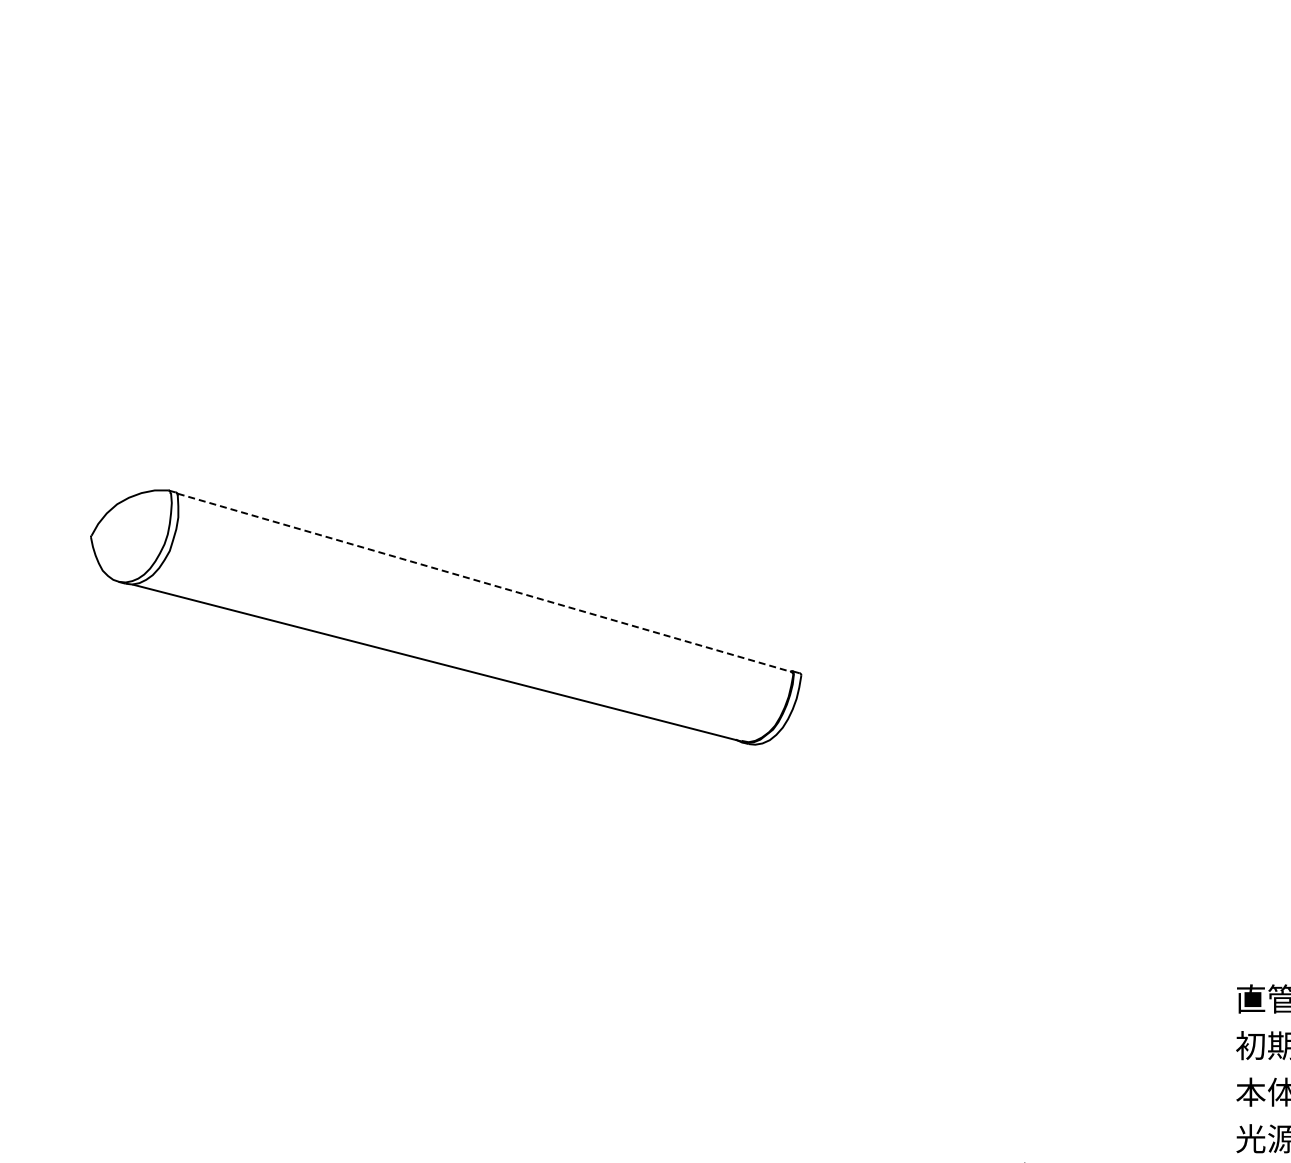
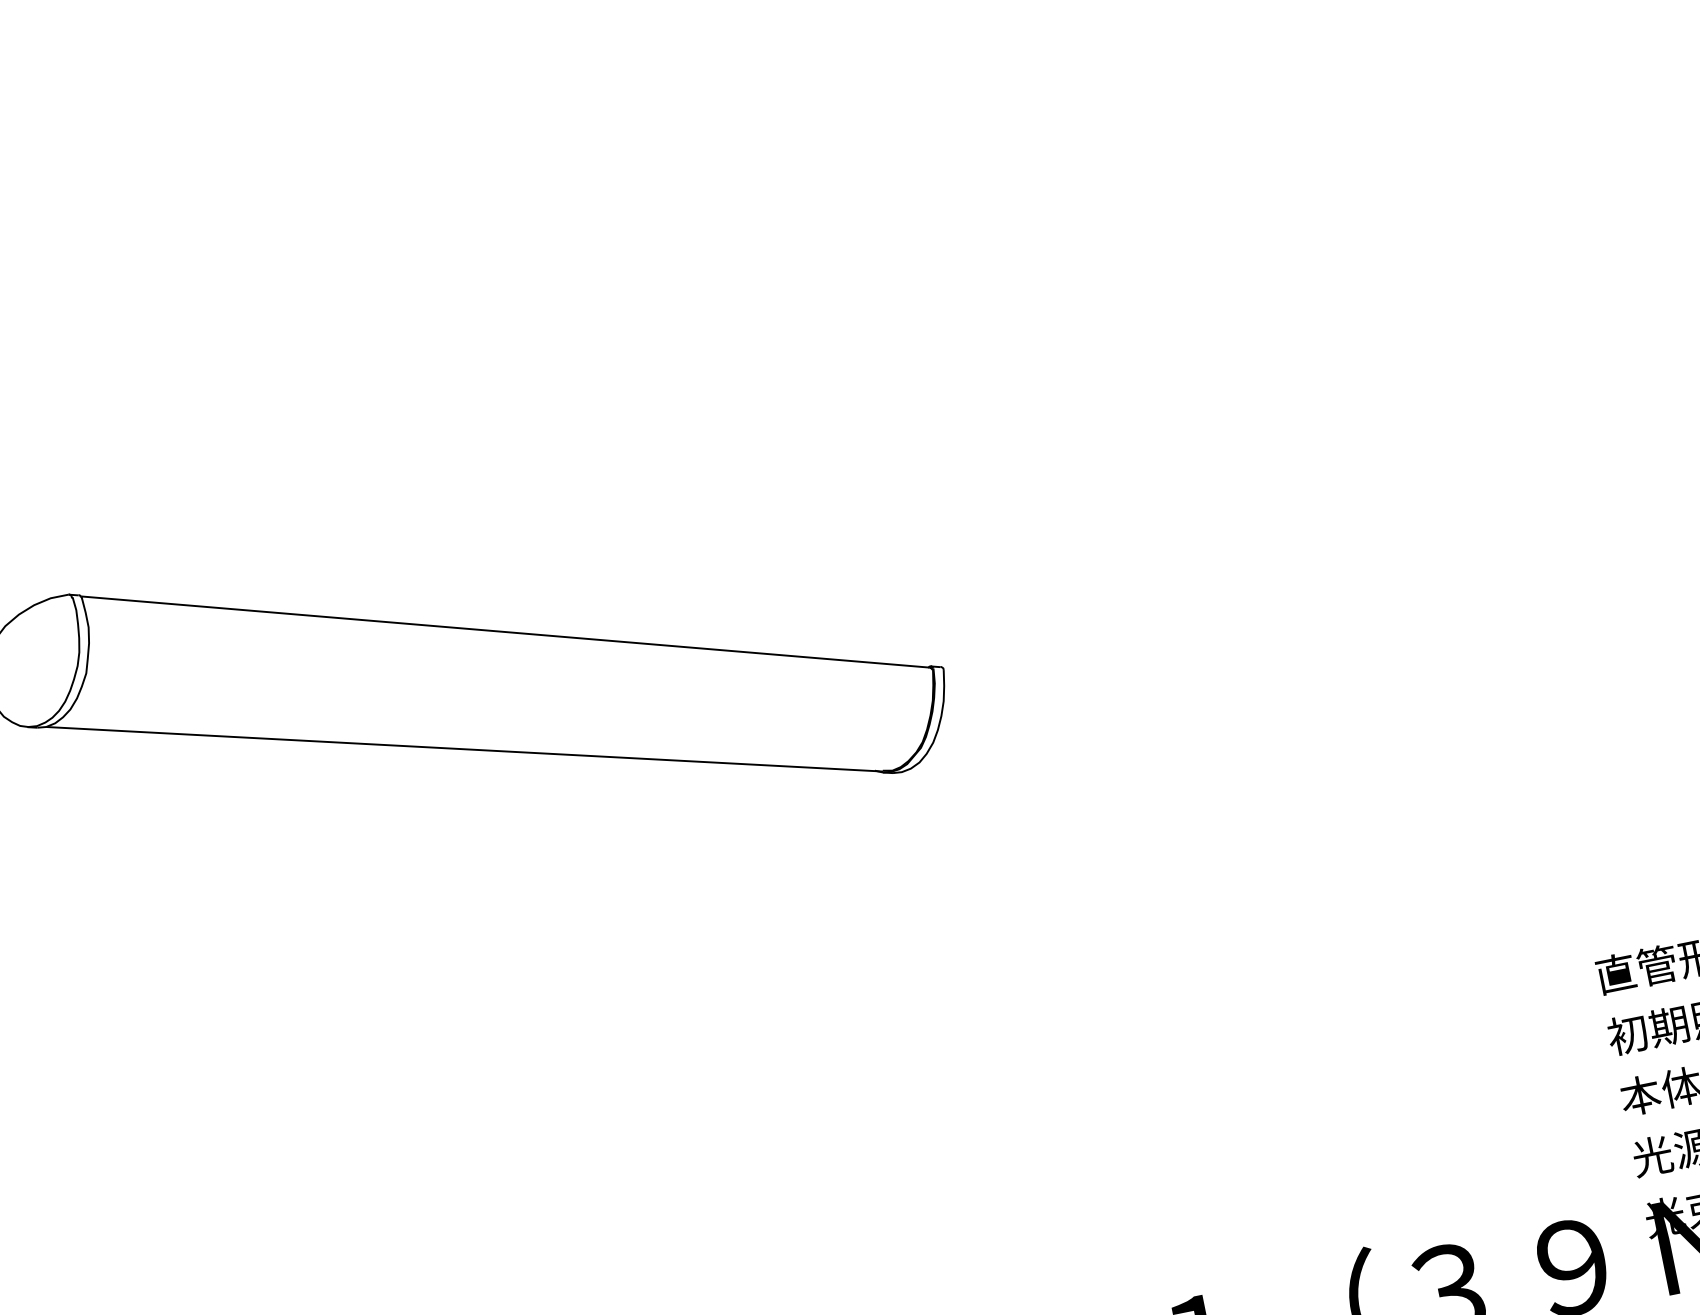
line: (485, 582) -> (506, 631), dashed -> solid

